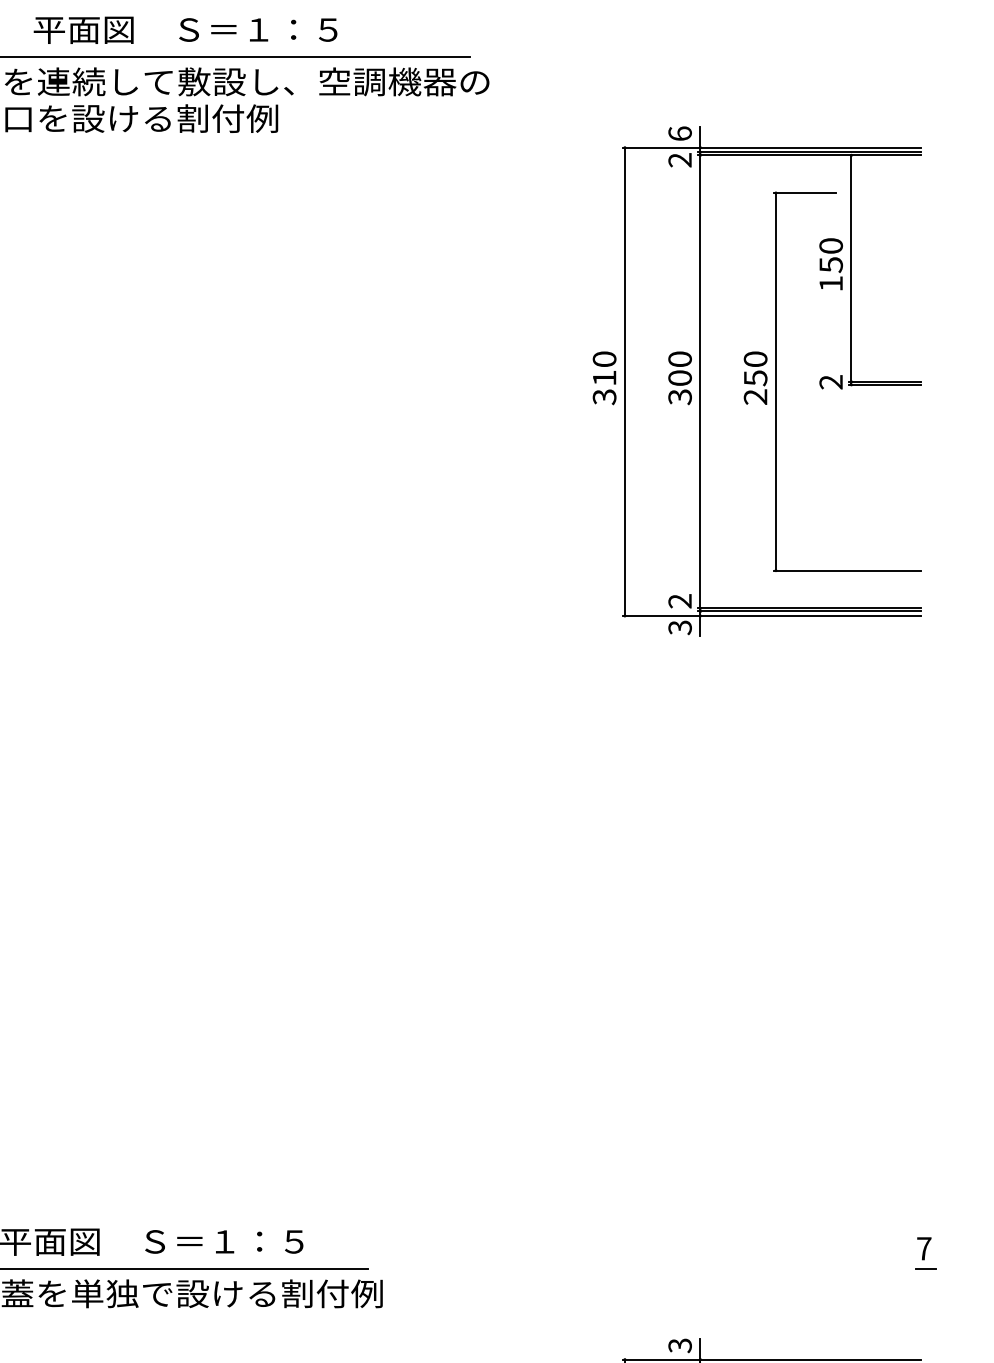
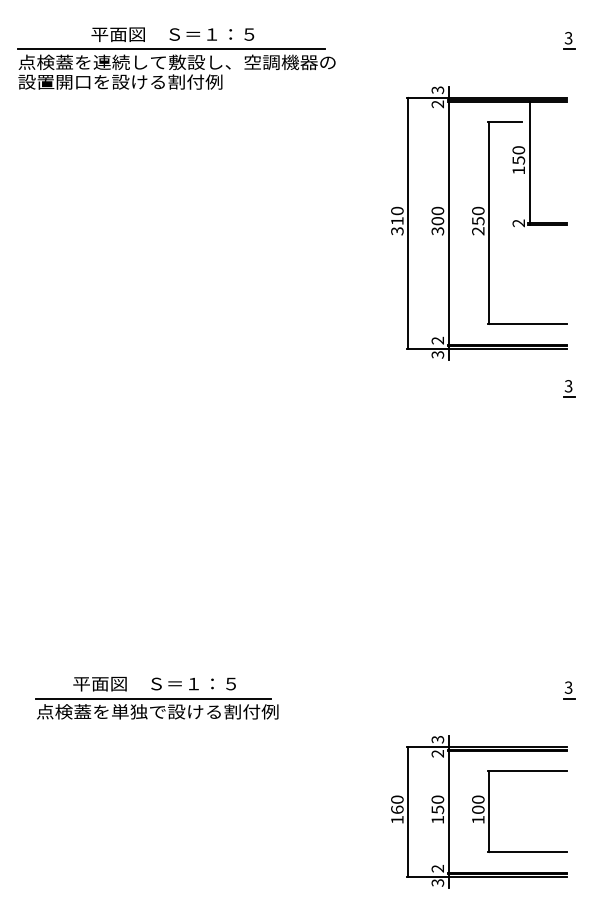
part: (925, 41) -> (569, 40), added
text: (679, 134) -> (437, 90), 6 -> 3
part: (925, 690) -> (569, 388), added
text: (923, 1248) -> (568, 687), 7 -> 3

